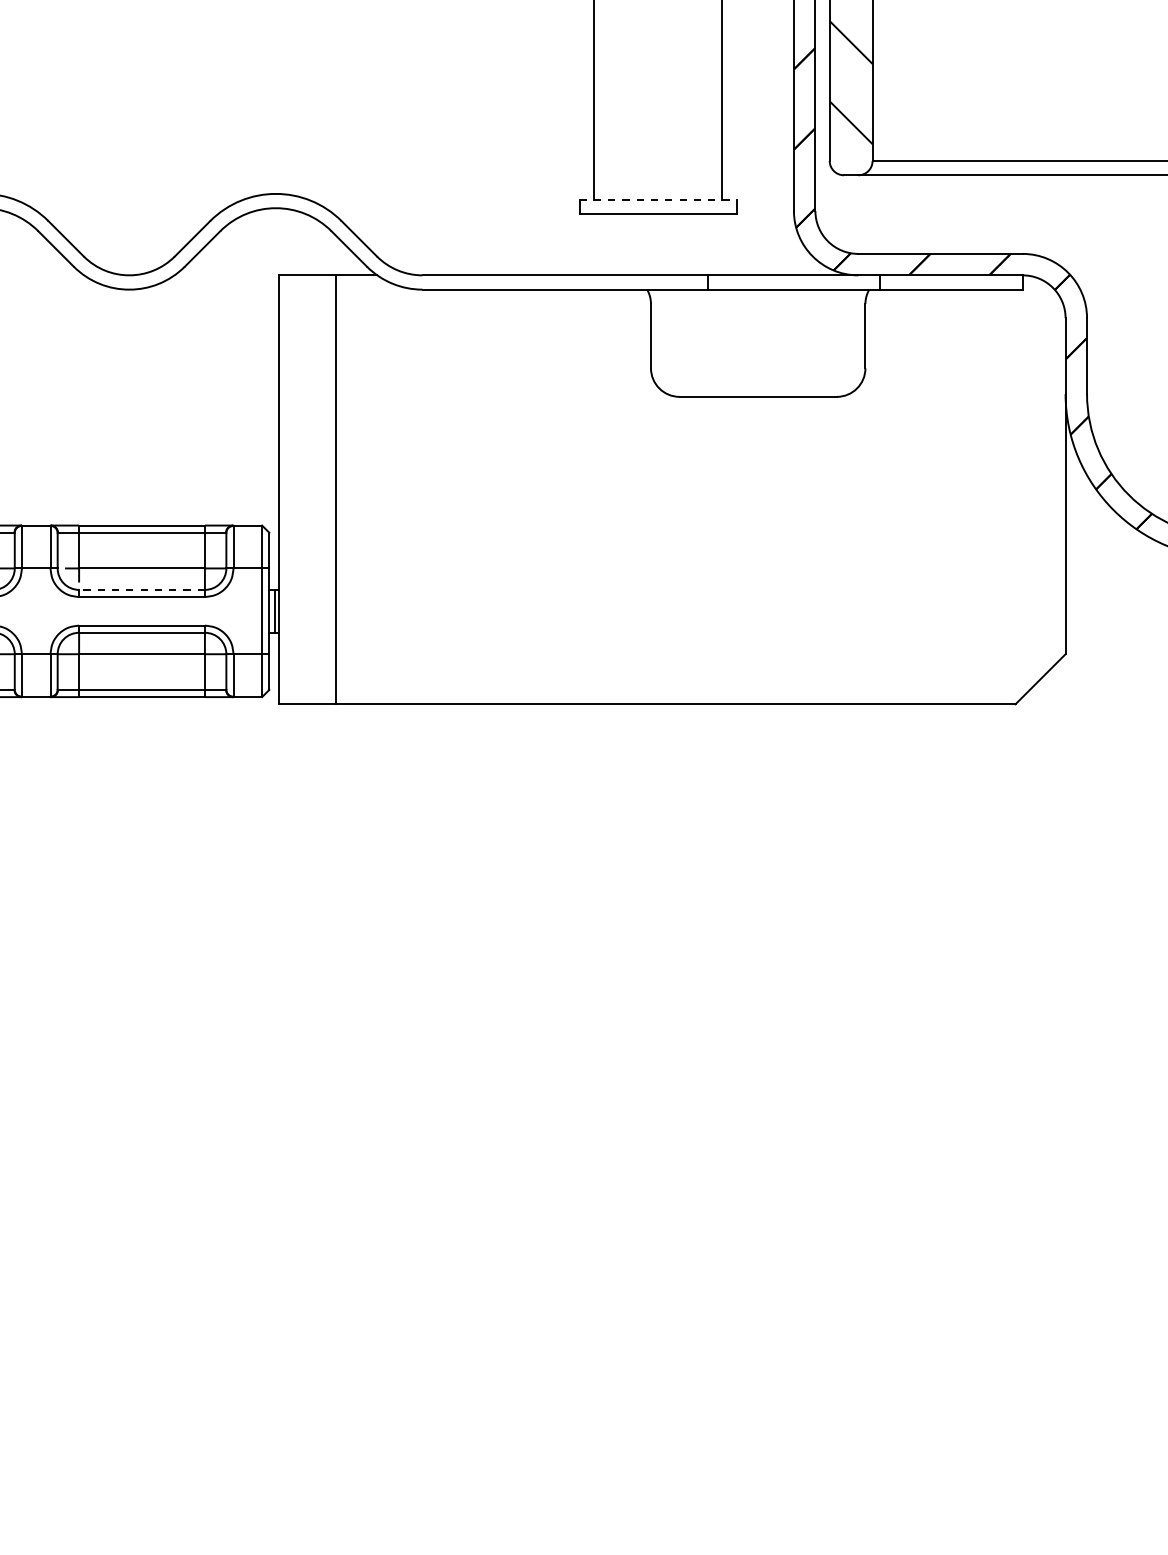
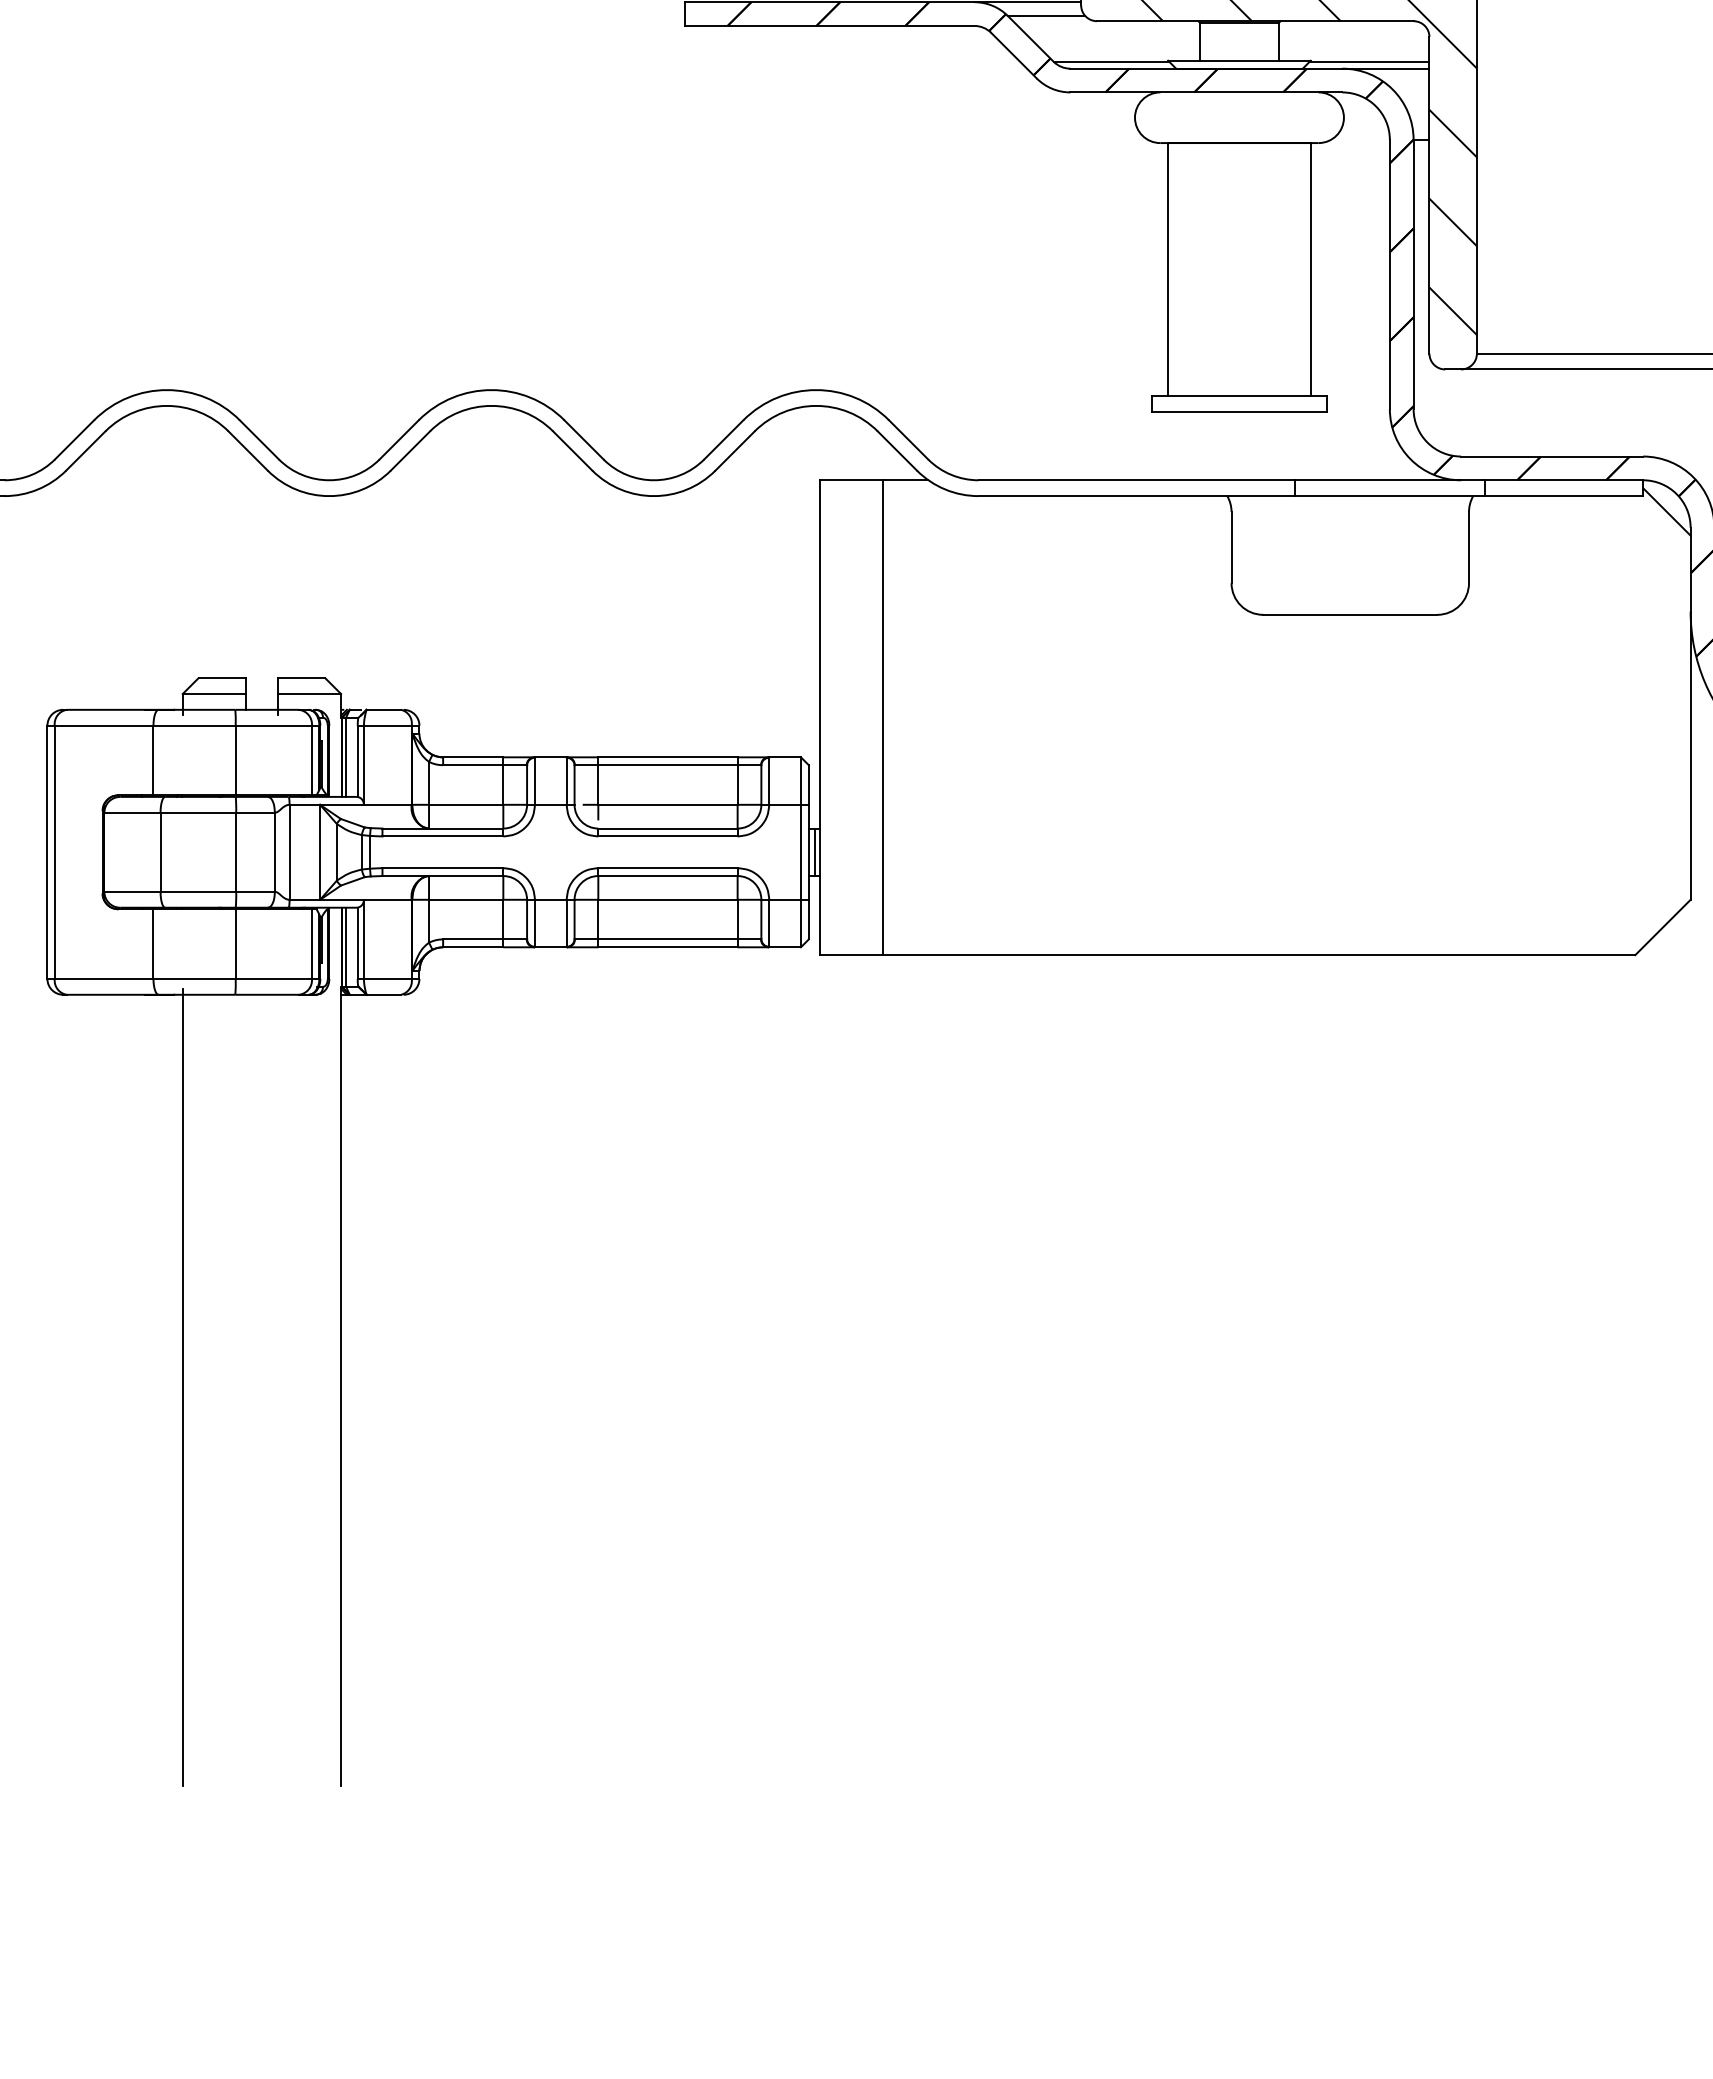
line: (658, 199) -> (1239, 396), dashed -> solid
line: (1043, 303) -> (1666, 511), added
line: (141, 589) -> (667, 828), dashed -> solid

